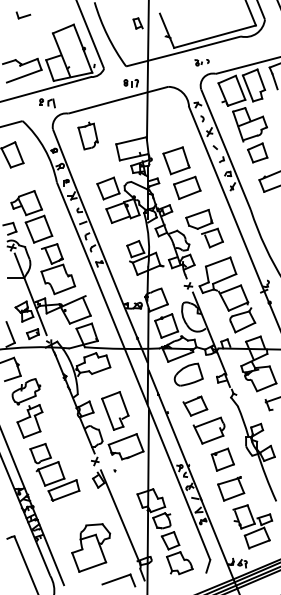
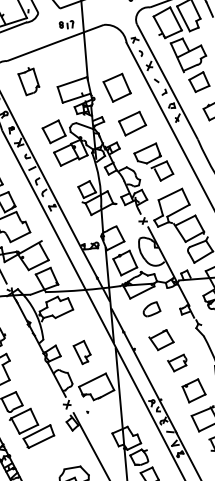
part: (176, 160) -> (117, 87), moved
part: (188, 374) -> (151, 309), size x0.6
part: (115, 410) -> (82, 352), size x0.6
part: (208, 430) -> (176, 363), size x0.6

